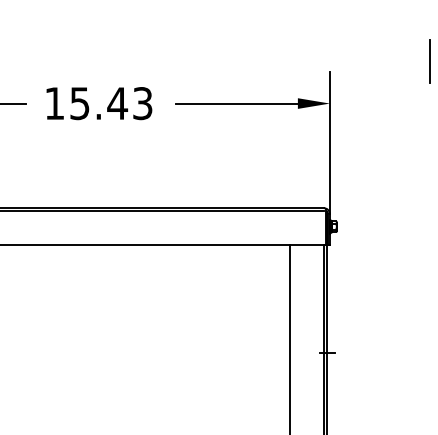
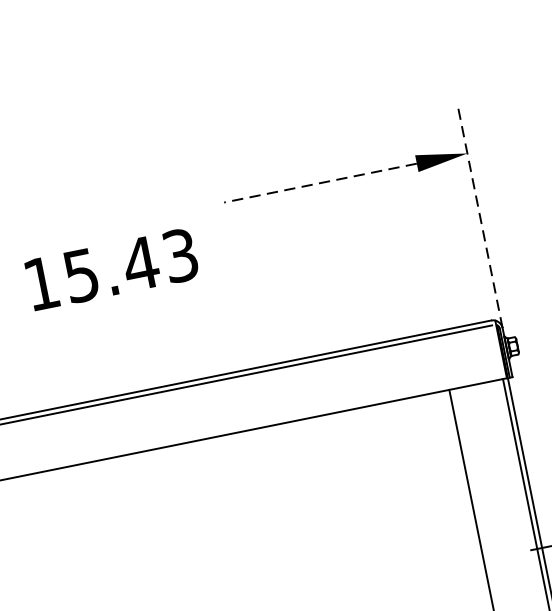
text: (99, 103) -> (112, 269), moved
line: (236, 103) -> (319, 183), solid -> dashed
line: (329, 142) -> (479, 215), solid -> dashed

